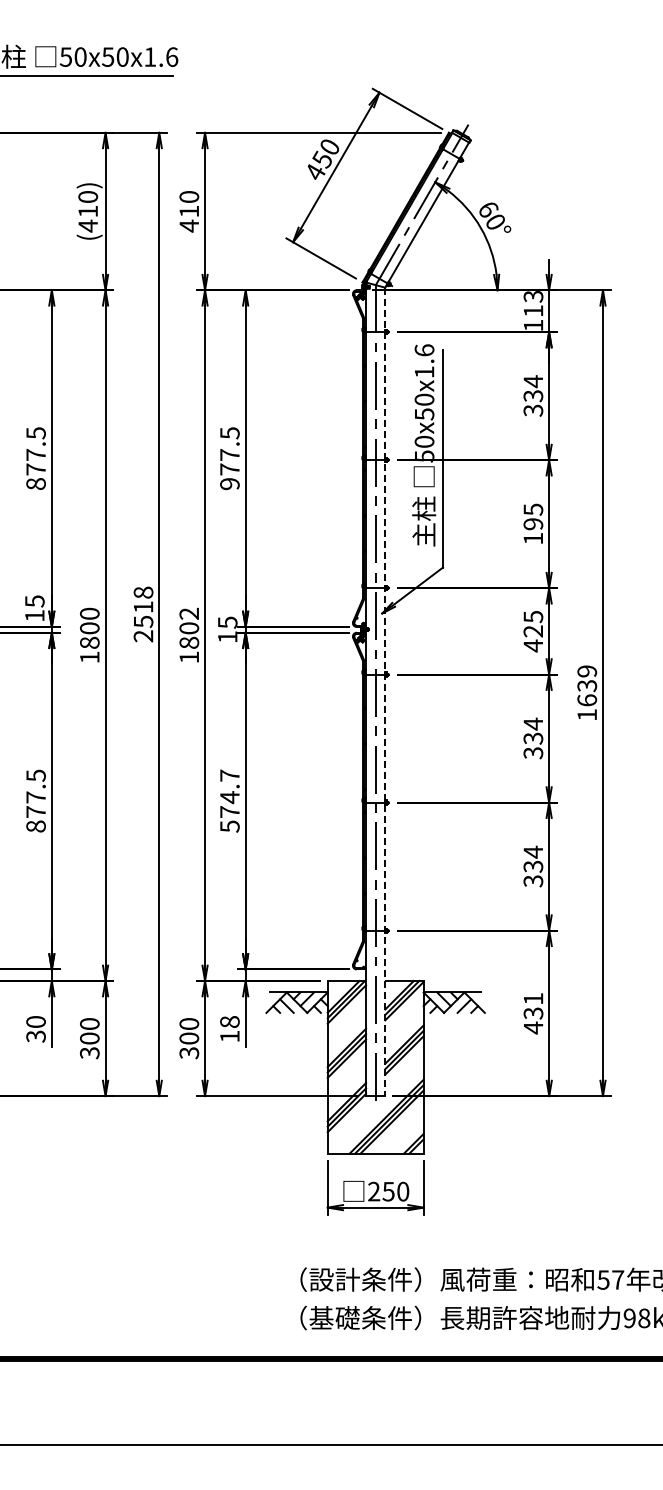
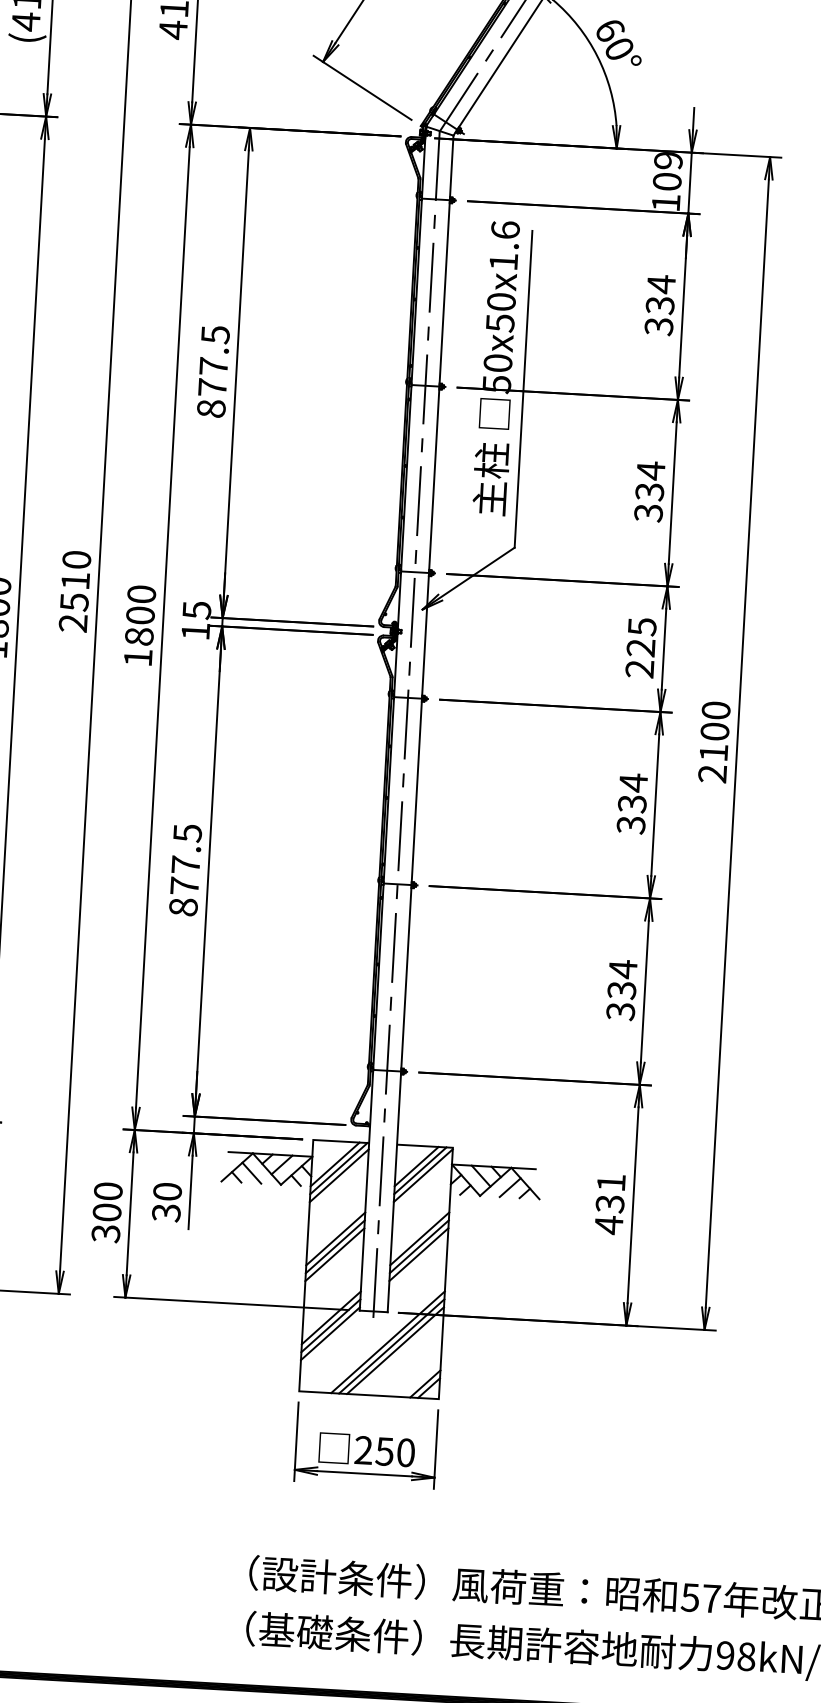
text: (533, 303) -> (667, 170), 113 -> 109
text: (229, 484) -> (210, 409), 977.5 -> 877.5
text: (533, 523) -> (650, 490), 195 -> 334
text: (143, 592) -> (76, 559), 2518 -> 2510
text: (189, 613) -> (142, 593), 1802 -> 1800
text: (532, 645) -> (638, 668), 425 -> 225
line: (385, 692) -> (420, 724), dashed -> solid
text: (587, 692) -> (714, 741), 1639 -> 2100
text: (229, 800) -> (185, 869), 574.7 -> 877.5
text: (229, 1029) -> (166, 1202), 18 -> 30

